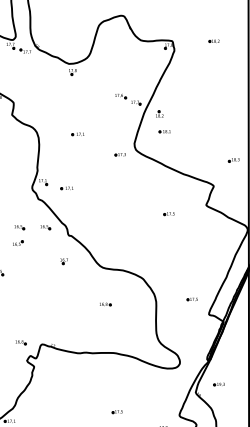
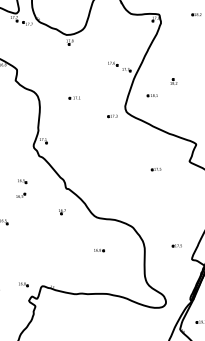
part: (159, 113) -> (173, 81), moved
part: (66, 188) -> (64, 146), removed
part: (45, 227) -> (45, 181), removed

